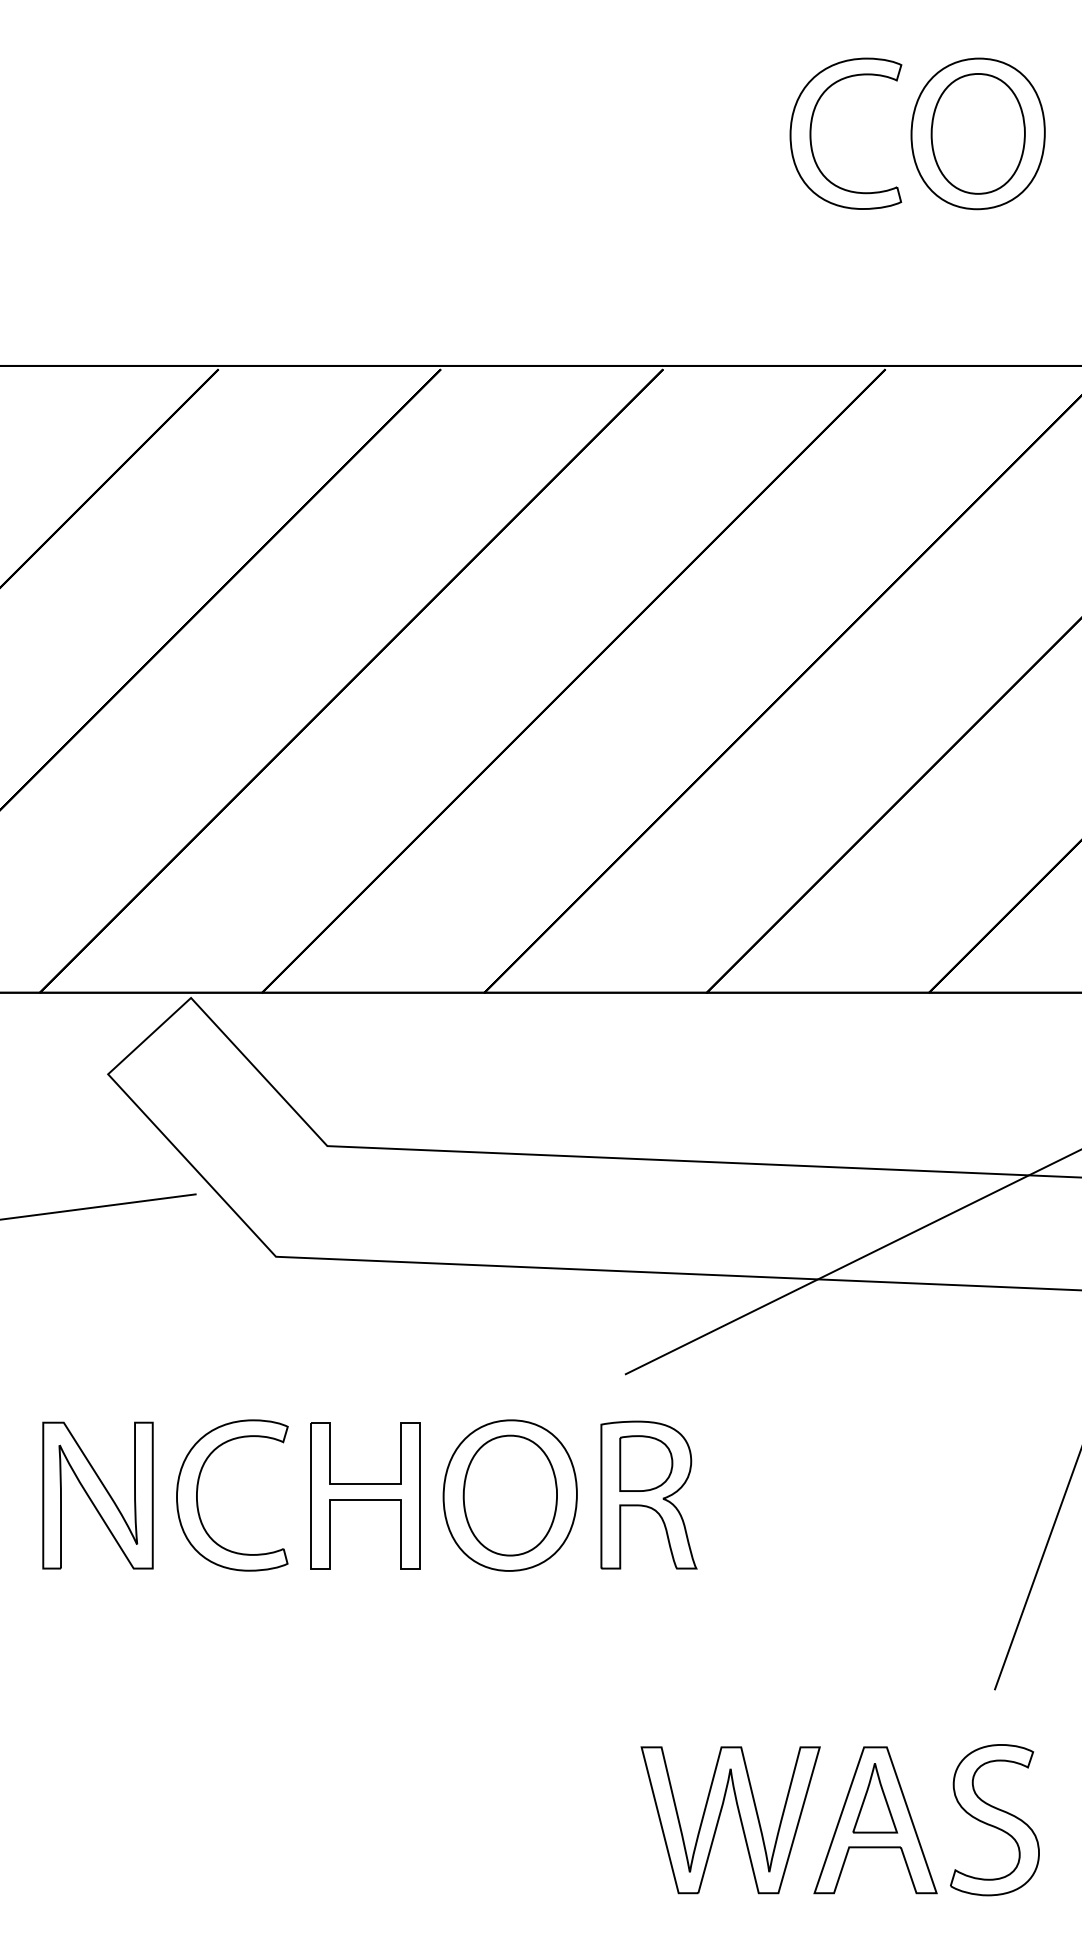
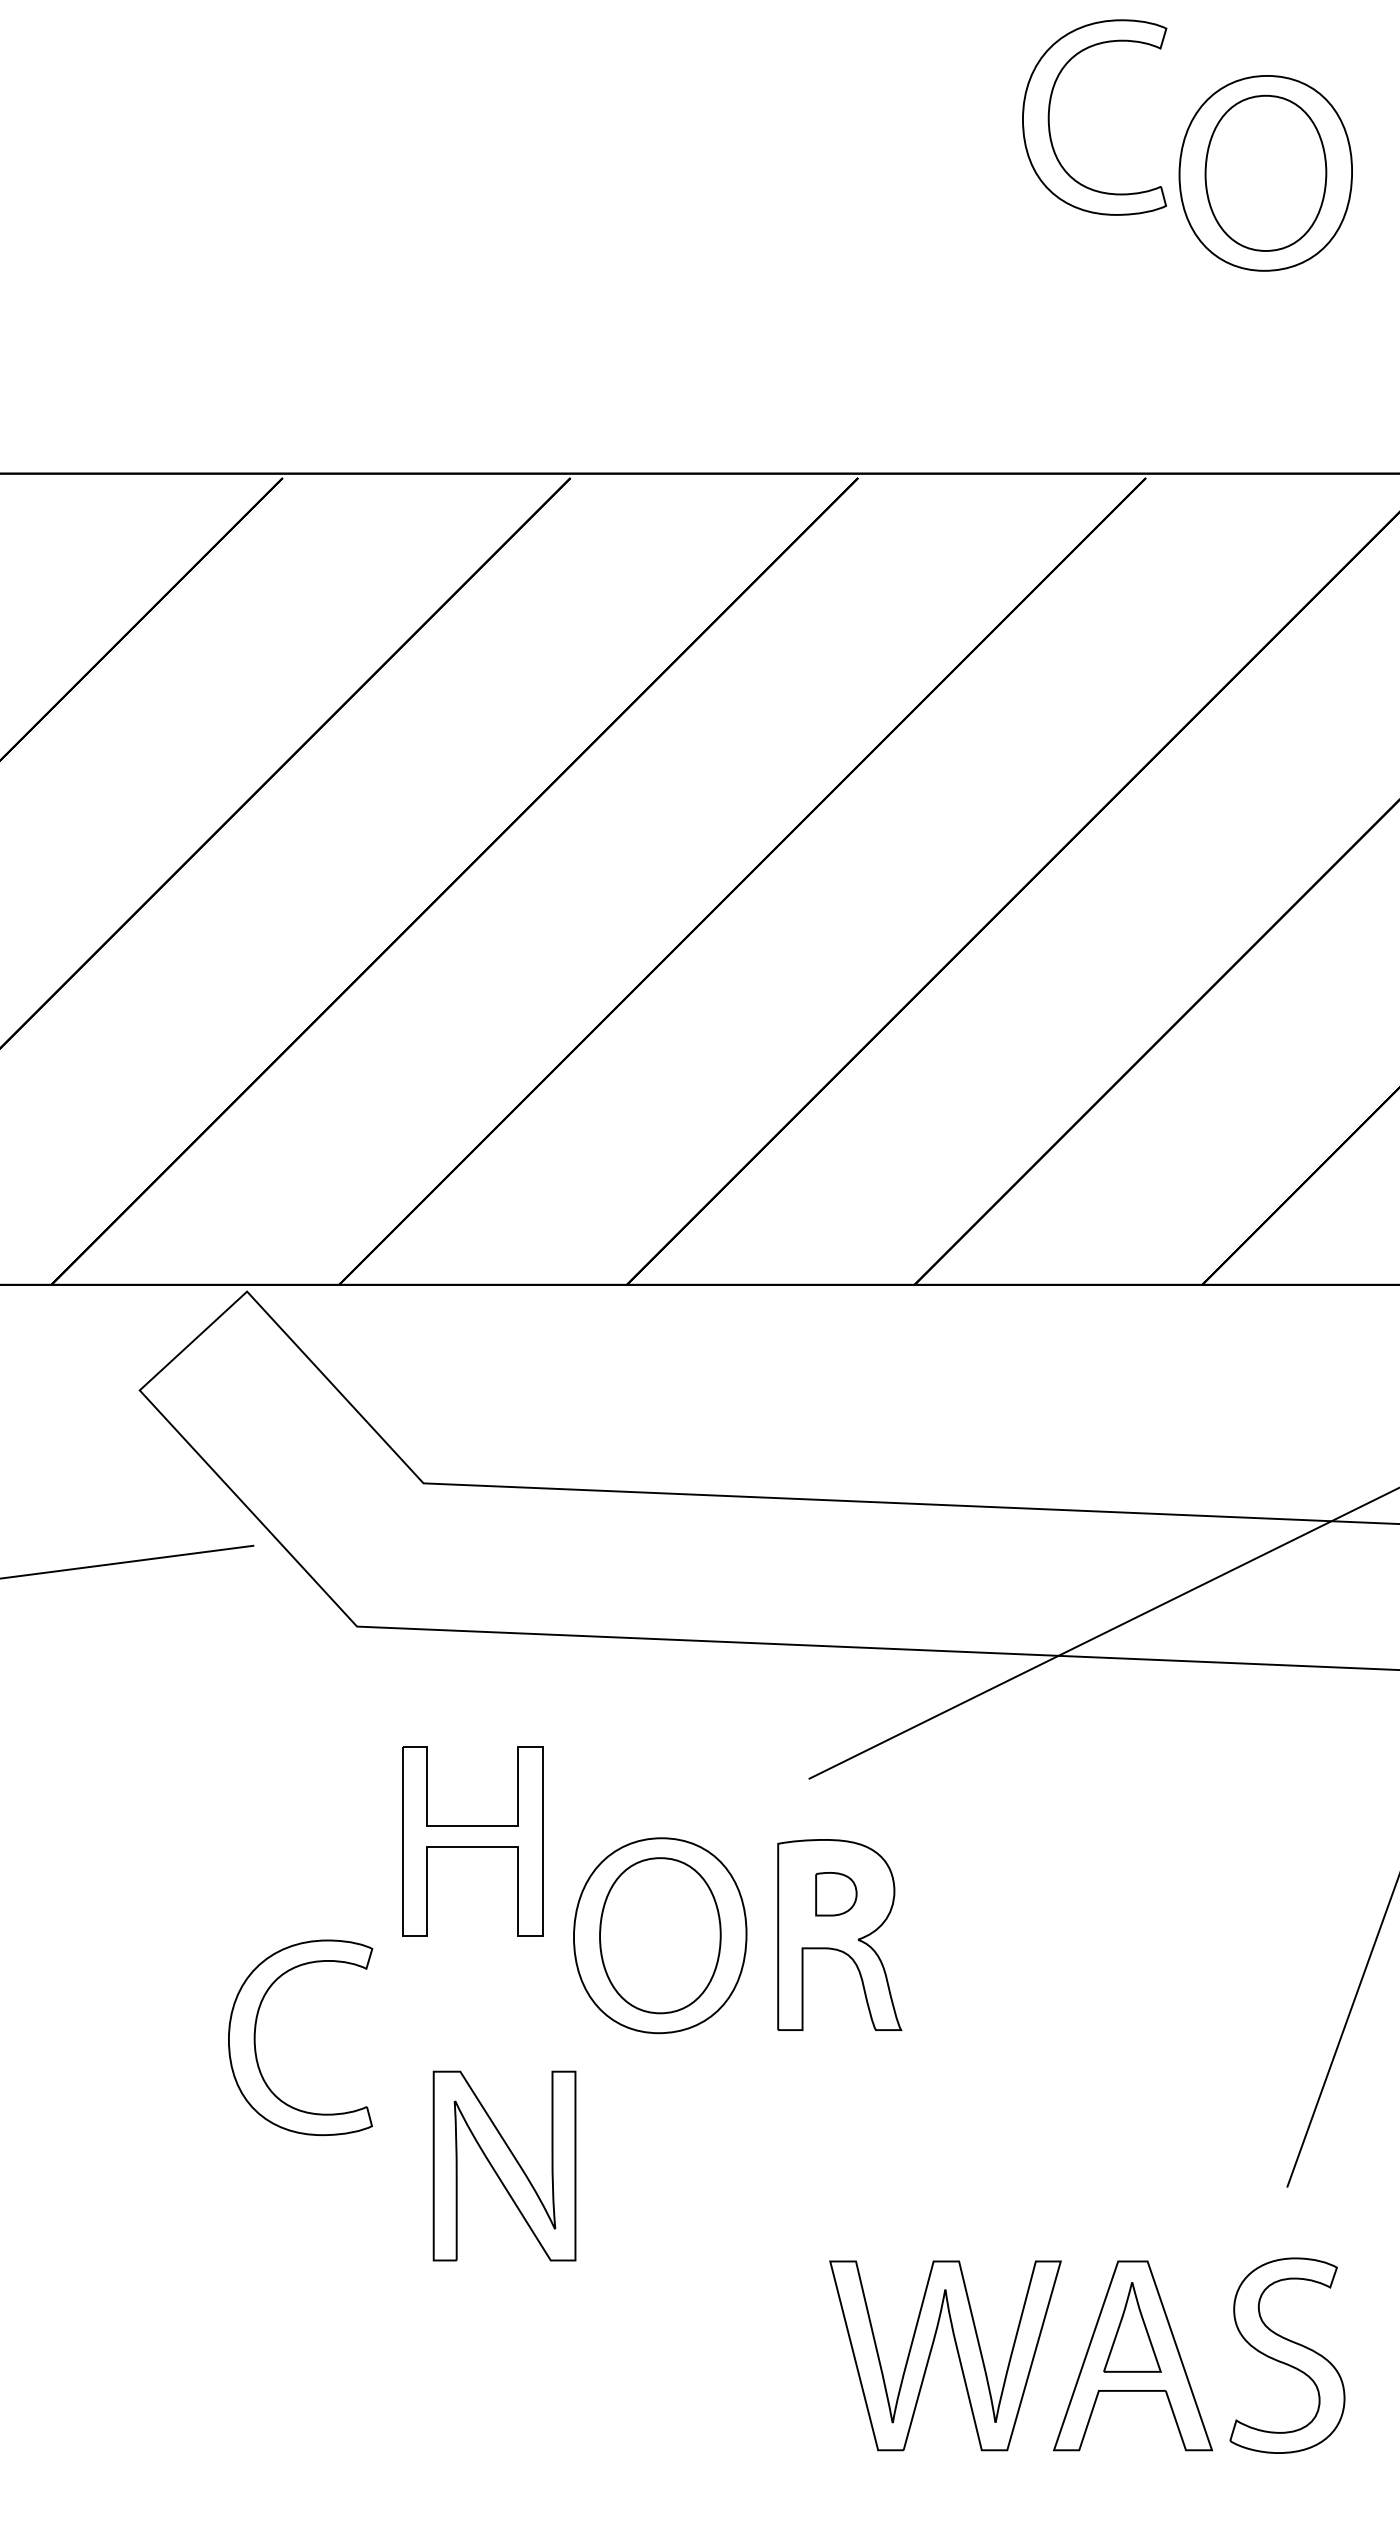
part: (811, 133) -> (1050, 117), moved
part: (646, 1463) -> (836, 1894), size x0.6
part: (198, 1489) -> (256, 2030), moved
part: (97, 1495) -> (503, 2165), moved
part: (365, 1495) -> (472, 1841), moved

